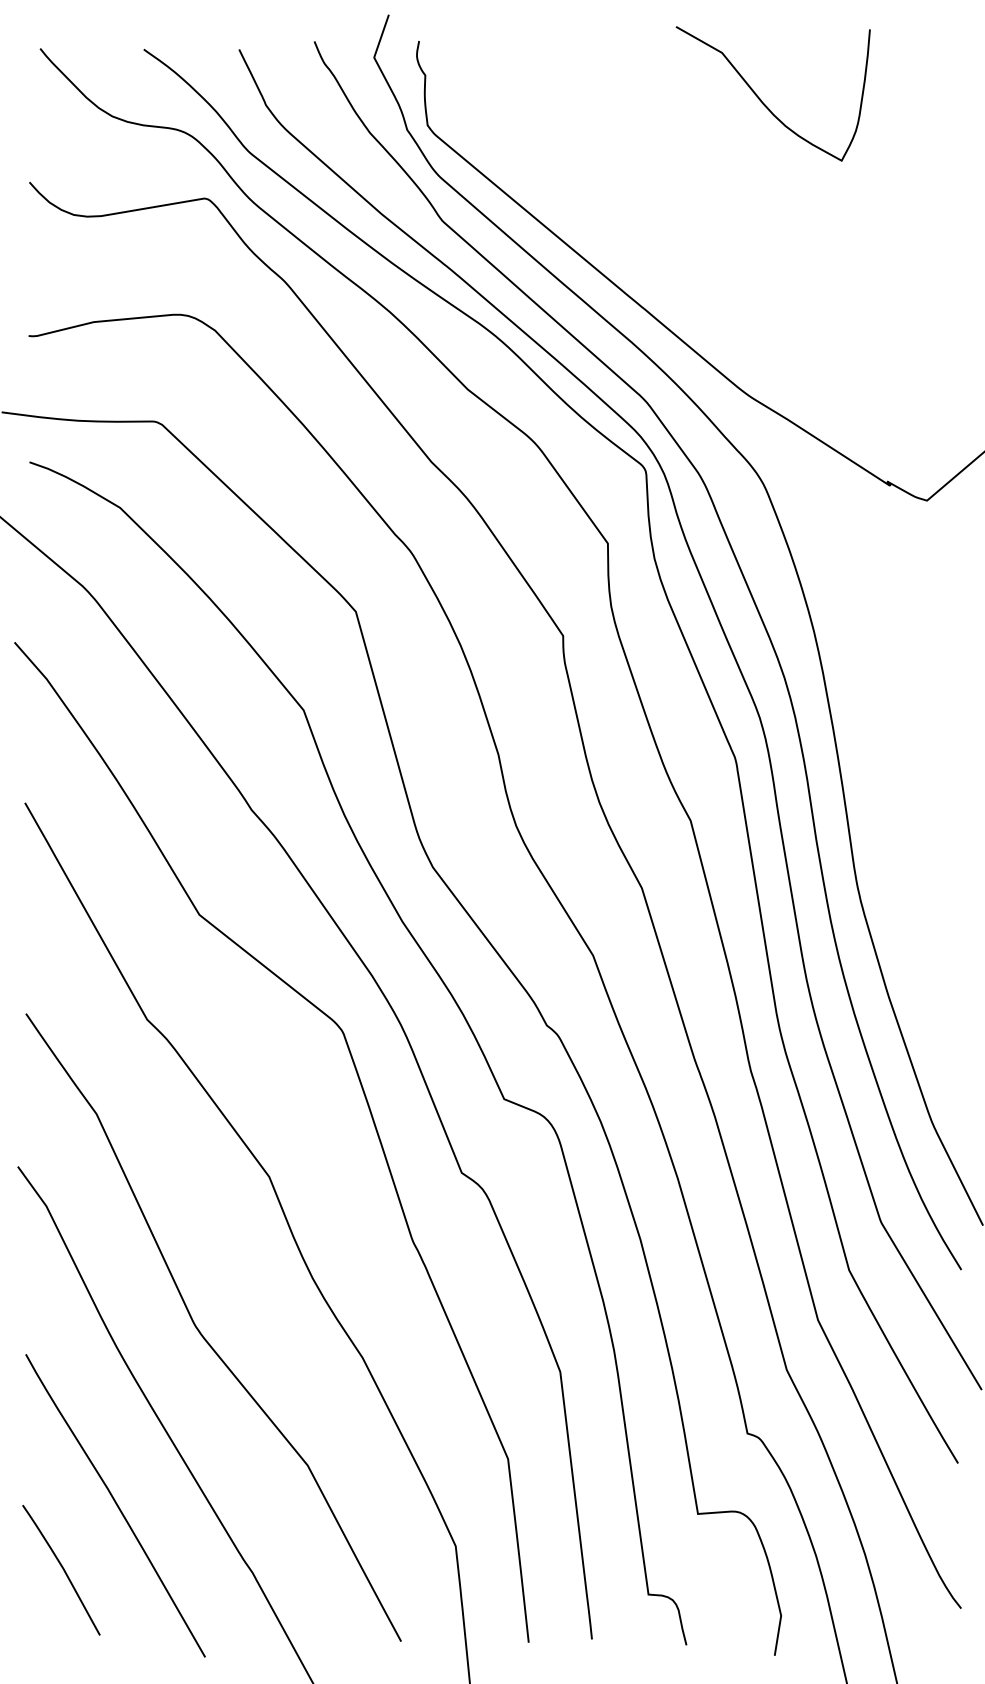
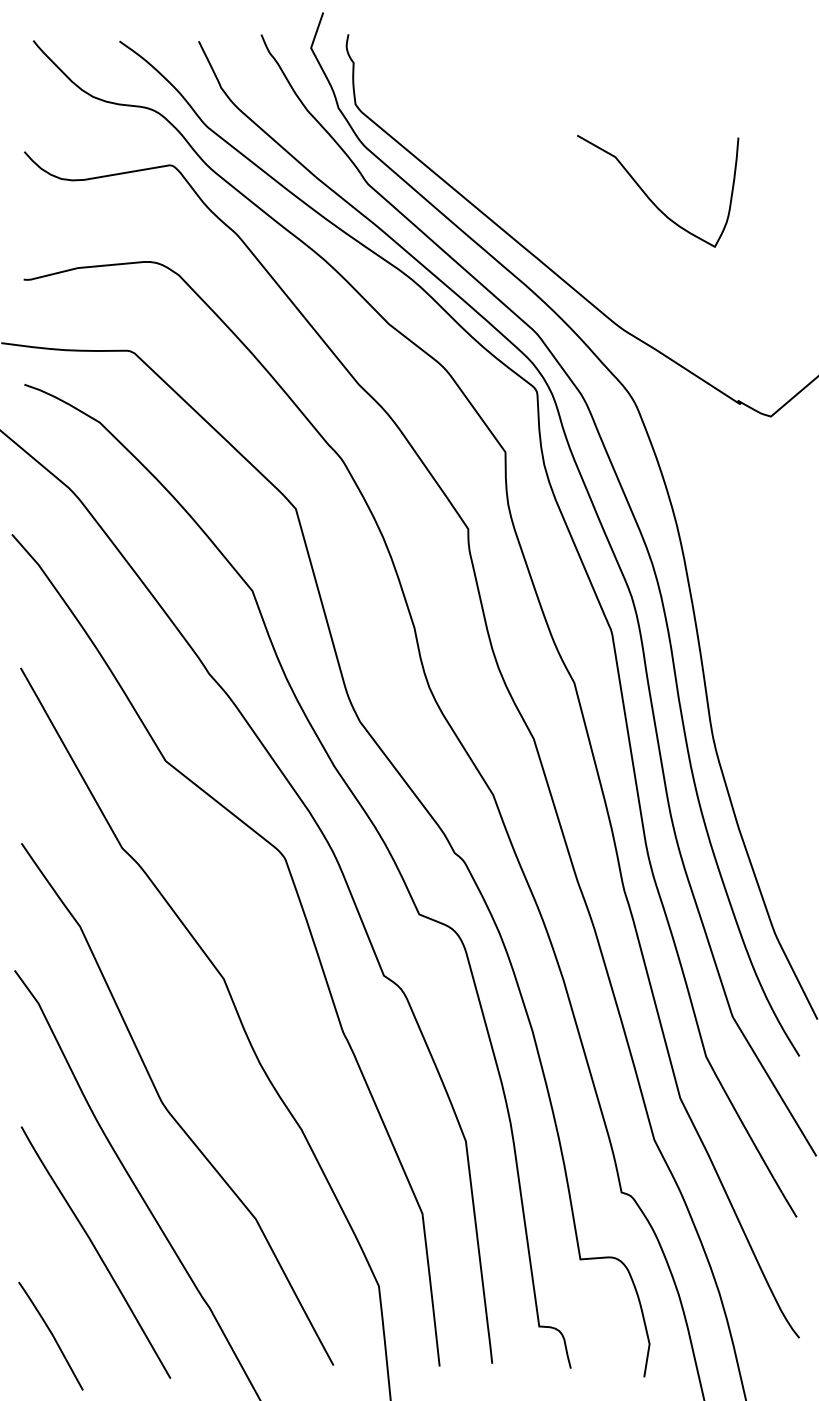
curve: (764, 102) -> (650, 198), moved
curve: (62, 1569) -> (51, 1335), moved

